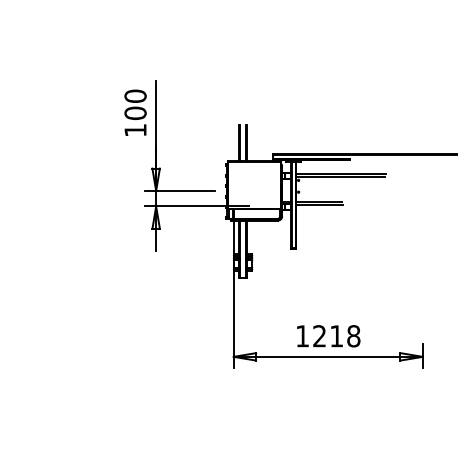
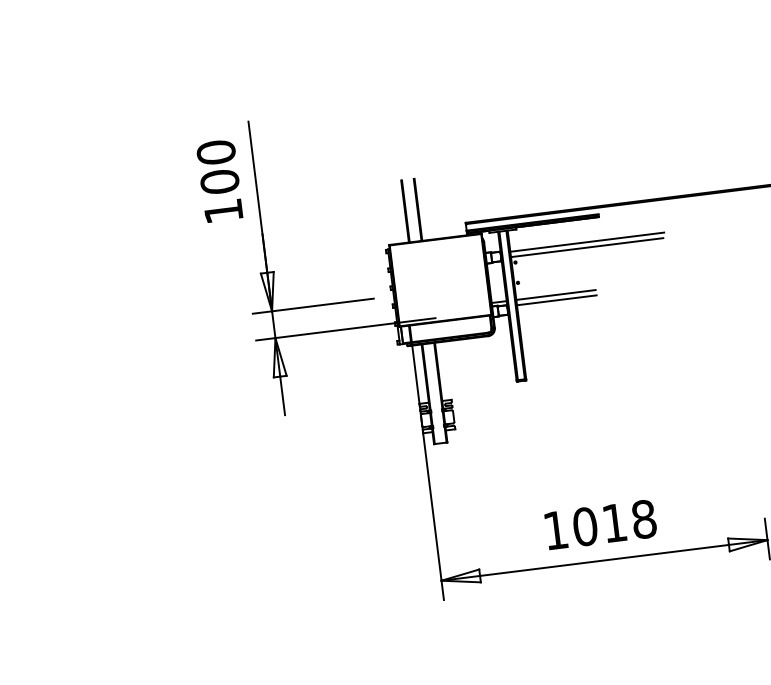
text: (319, 336) -> (585, 527), 1218 -> 1018

